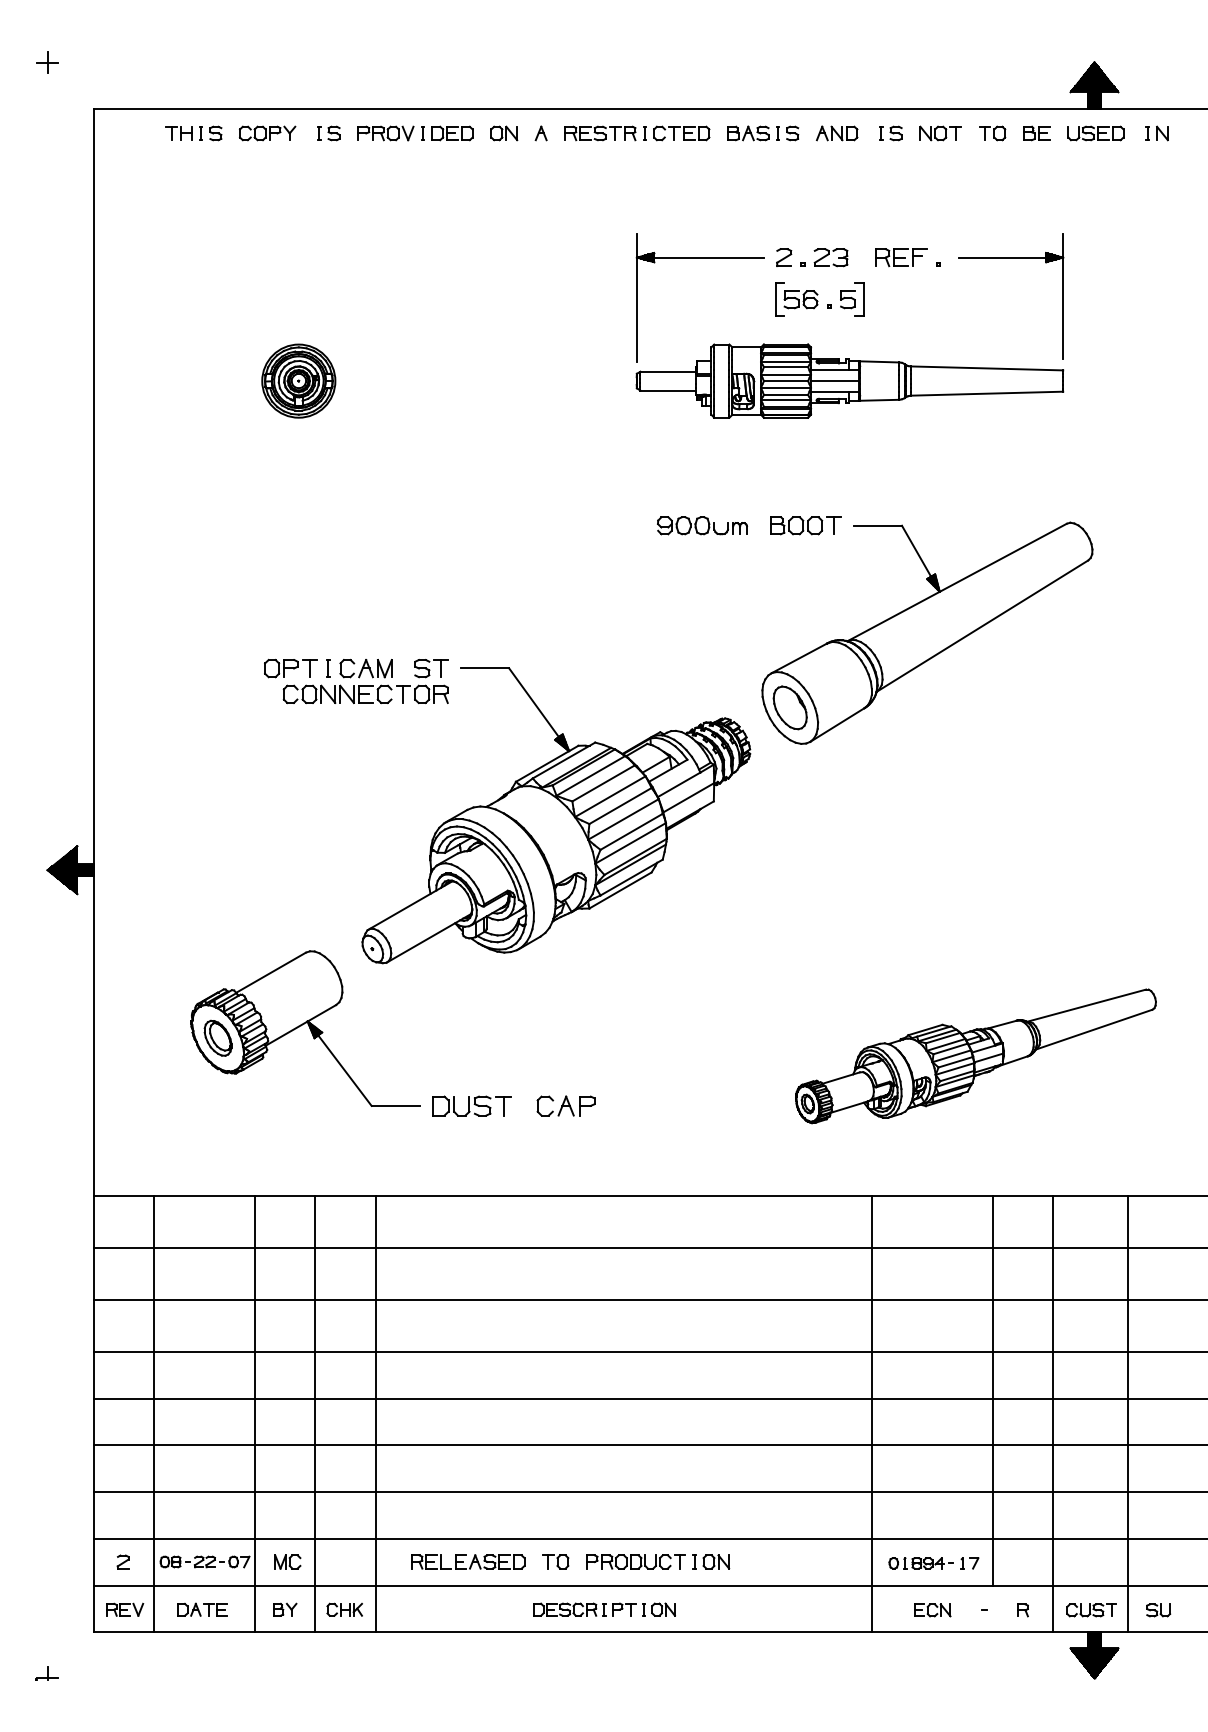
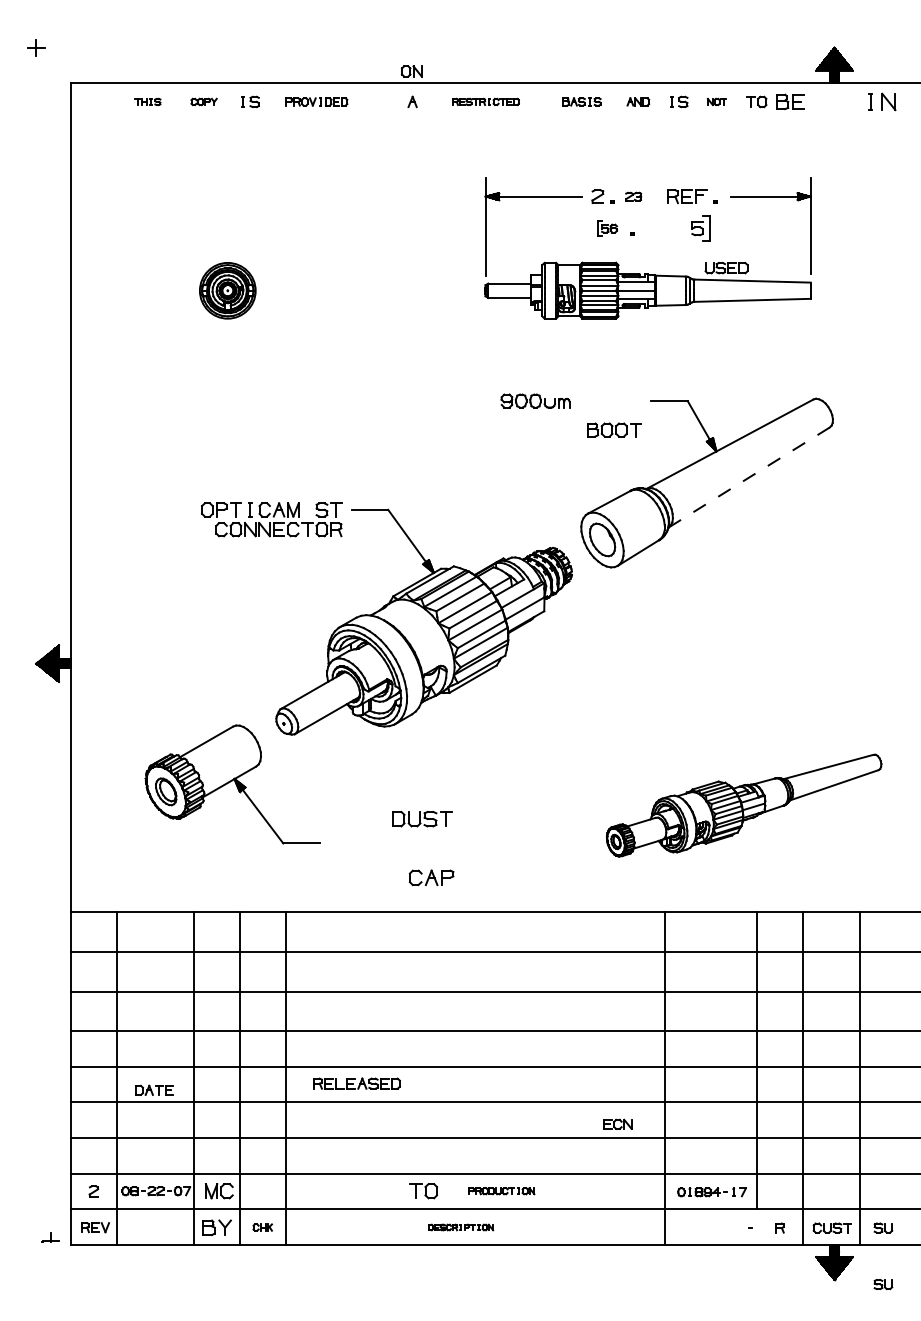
part: (193, 133) -> (147, 101), size x0.6
part: (267, 133) -> (203, 101), size x0.6
part: (415, 133) -> (316, 101), size x0.7
part: (504, 133) -> (412, 71), moved
part: (637, 133) -> (486, 101), size x0.6
part: (763, 133) -> (582, 101), size x0.7
part: (837, 133) -> (638, 101), size x0.7
part: (940, 133) -> (717, 101), size x0.6
part: (1036, 133) -> (790, 101), size x1.4
part: (1095, 133) -> (726, 268), moved
part: (1156, 133) -> (881, 101), size x1.6
part: (830, 257) -> (633, 196), size x0.6
part: (796, 299) -> (607, 228), size x0.6
part: (852, 299) -> (701, 228), moved
part: (805, 525) -> (614, 429), moved
line: (983, 625) -> (749, 477), solid -> dashed
part: (471, 1105) -> (421, 818), moved
part: (565, 1105) -> (431, 877), moved
part: (287, 1561) -> (219, 1190), size x1.4
part: (468, 1561) -> (357, 1083), moved
part: (555, 1561) -> (423, 1190), size x1.4
part: (658, 1561) -> (502, 1190), size x0.6
part: (202, 1609) -> (154, 1090), moved
part: (285, 1609) -> (217, 1227), size x1.6
part: (344, 1609) -> (262, 1227), size x0.7
part: (604, 1609) -> (460, 1227), size x0.6
part: (932, 1610) -> (617, 1124), moved
part: (46, 1673) -> (49, 1237), moved
part: (1158, 1684) -> (883, 1284), added

